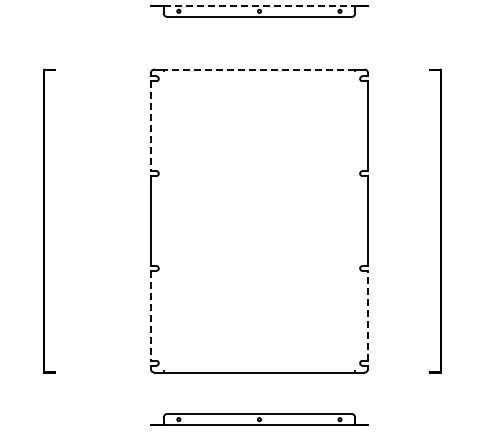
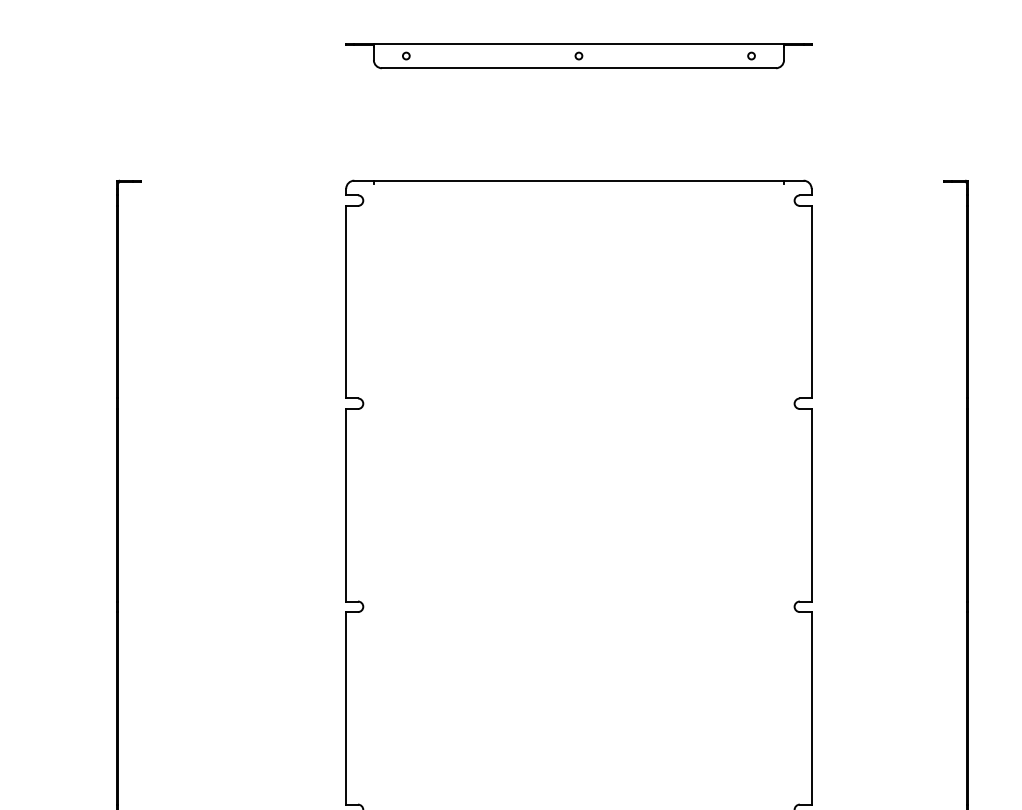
line: (259, 5) -> (579, 43), dashed -> solid
line: (259, 69) -> (579, 180), dashed -> solid
line: (150, 126) -> (345, 302), dashed -> solid
line: (150, 315) -> (345, 707), dashed -> solid
line: (368, 315) -> (812, 707), dashed -> solid

